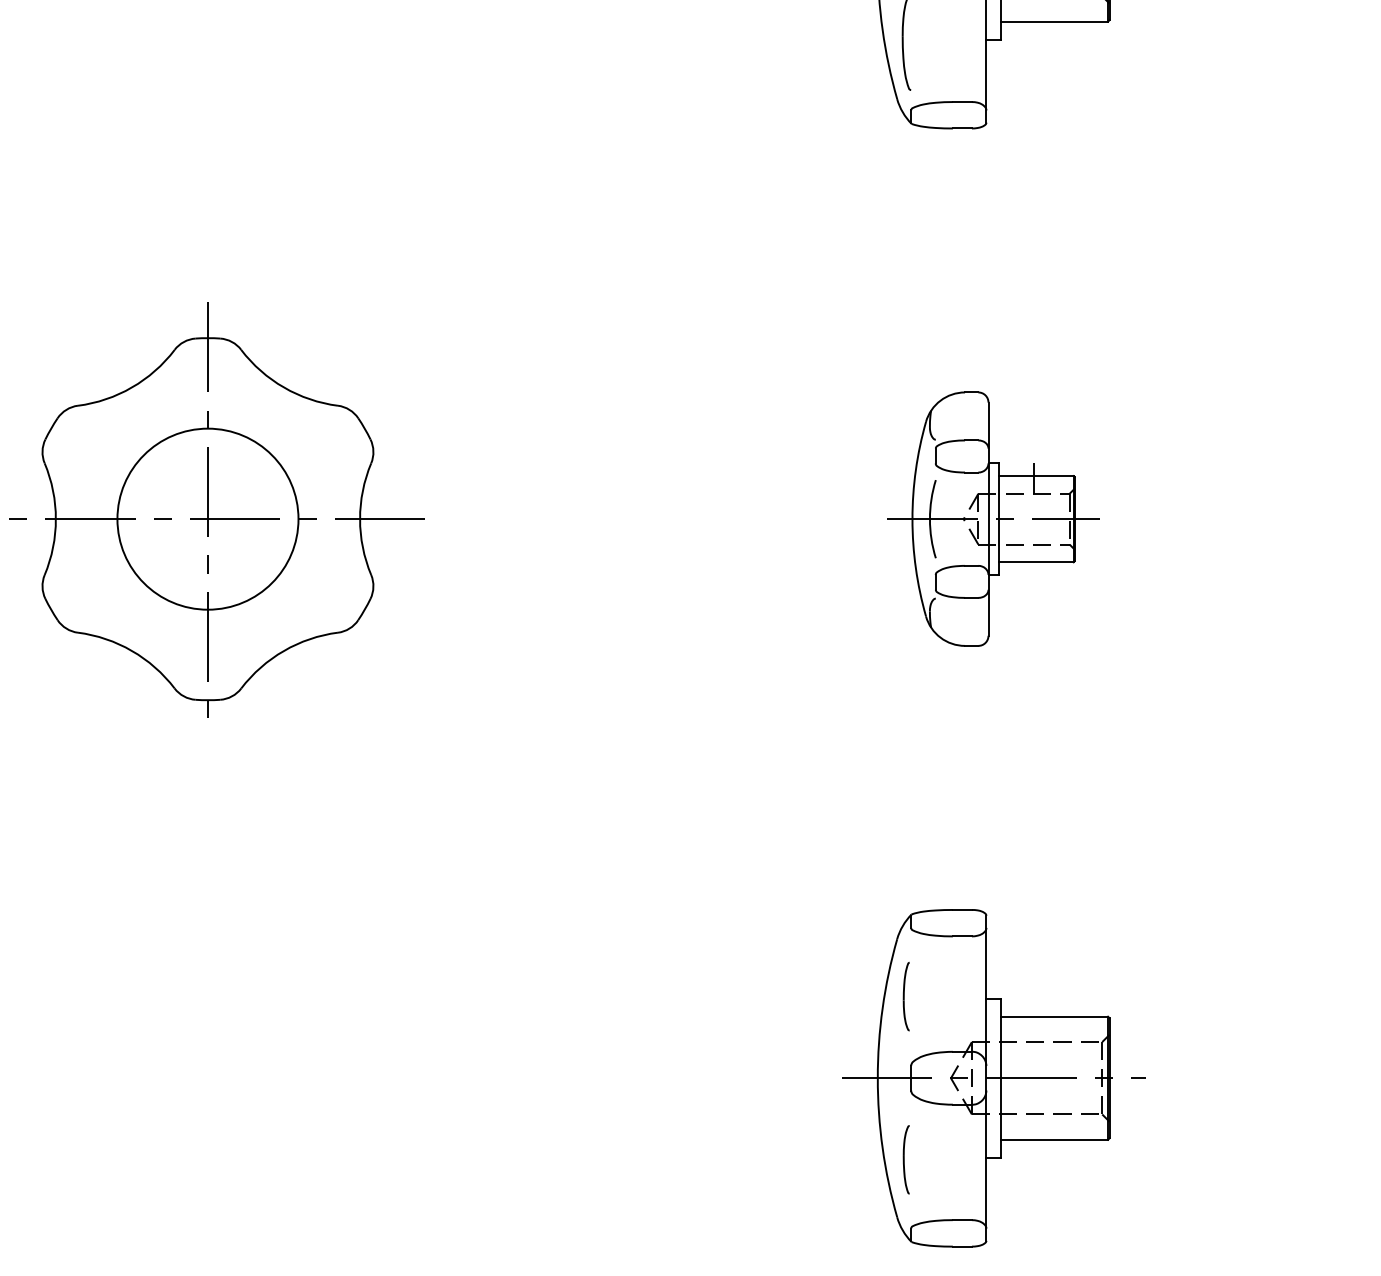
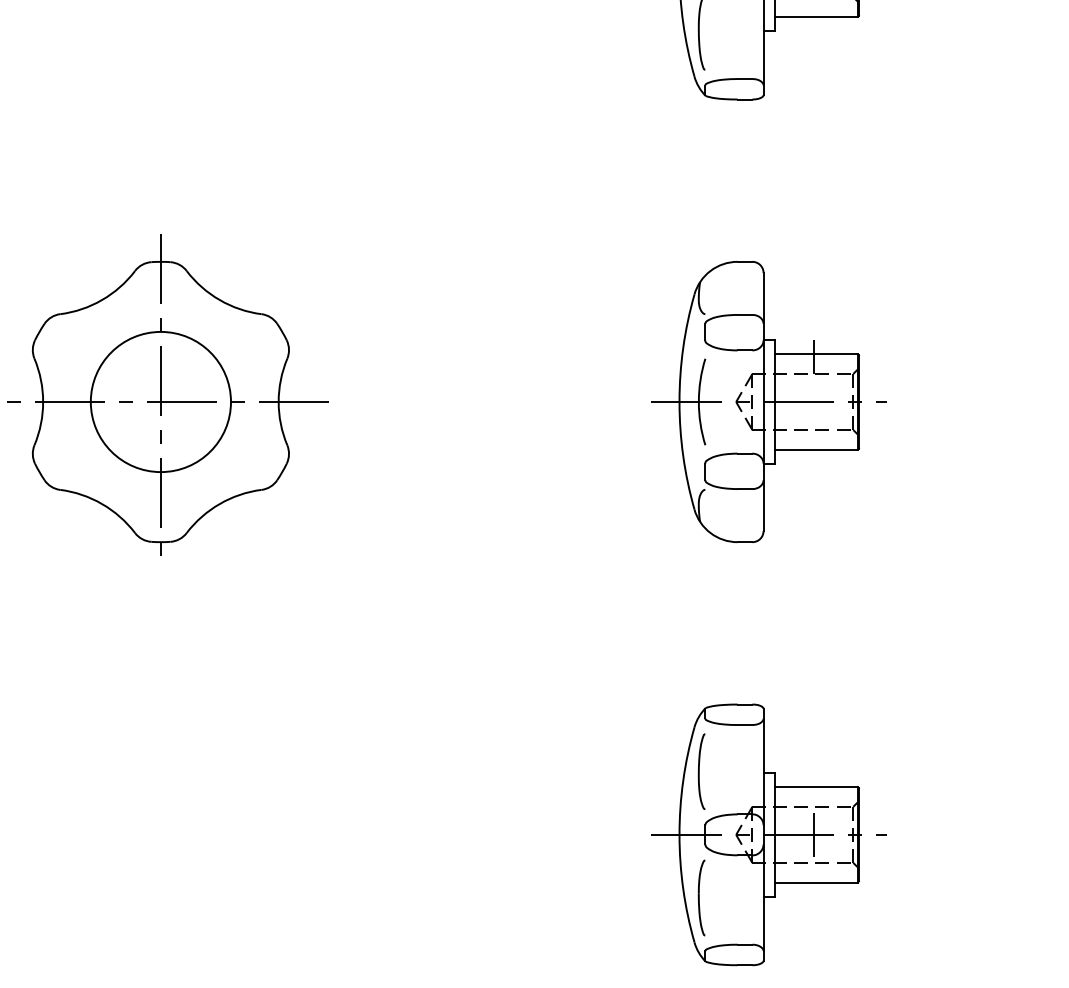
part: (992, 518) -> (768, 401), size x1.43
part: (906, 996) -> (701, 771), size x1.43
line: (1052, 1077) -> (814, 834), added
part: (906, 1159) -> (701, 897), size x1.43

